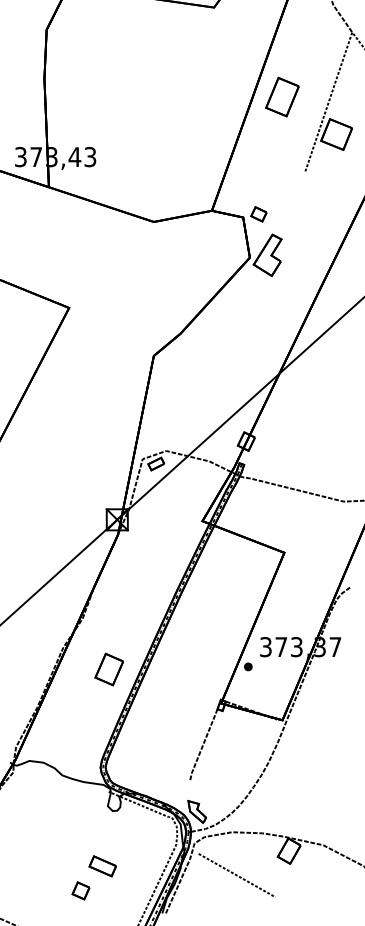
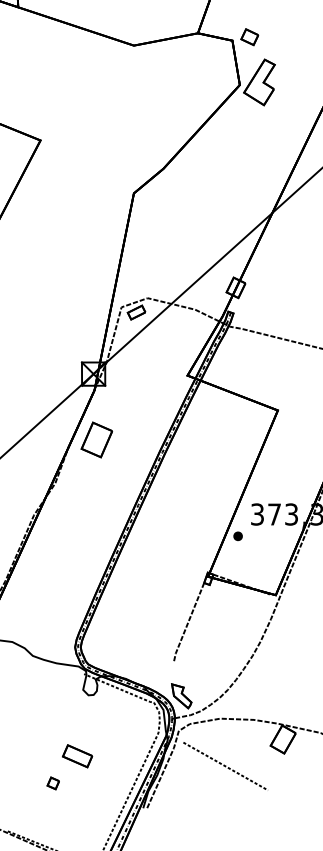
part: (108, 669) -> (96, 439), moved
part: (80, 890) -> (53, 782), size x0.62

